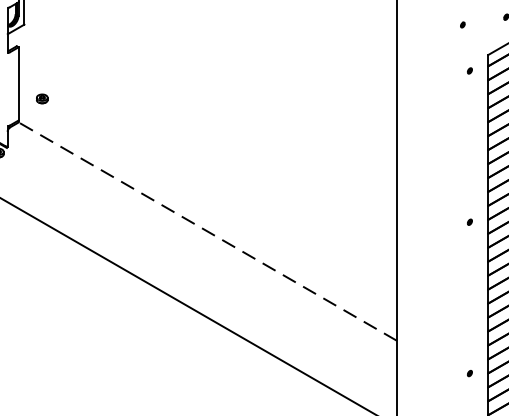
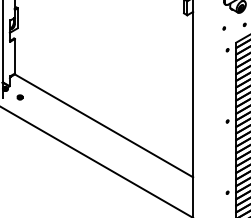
part: (40, 99) -> (19, 97), moved
line: (208, 230) -> (104, 125), dashed -> solid

